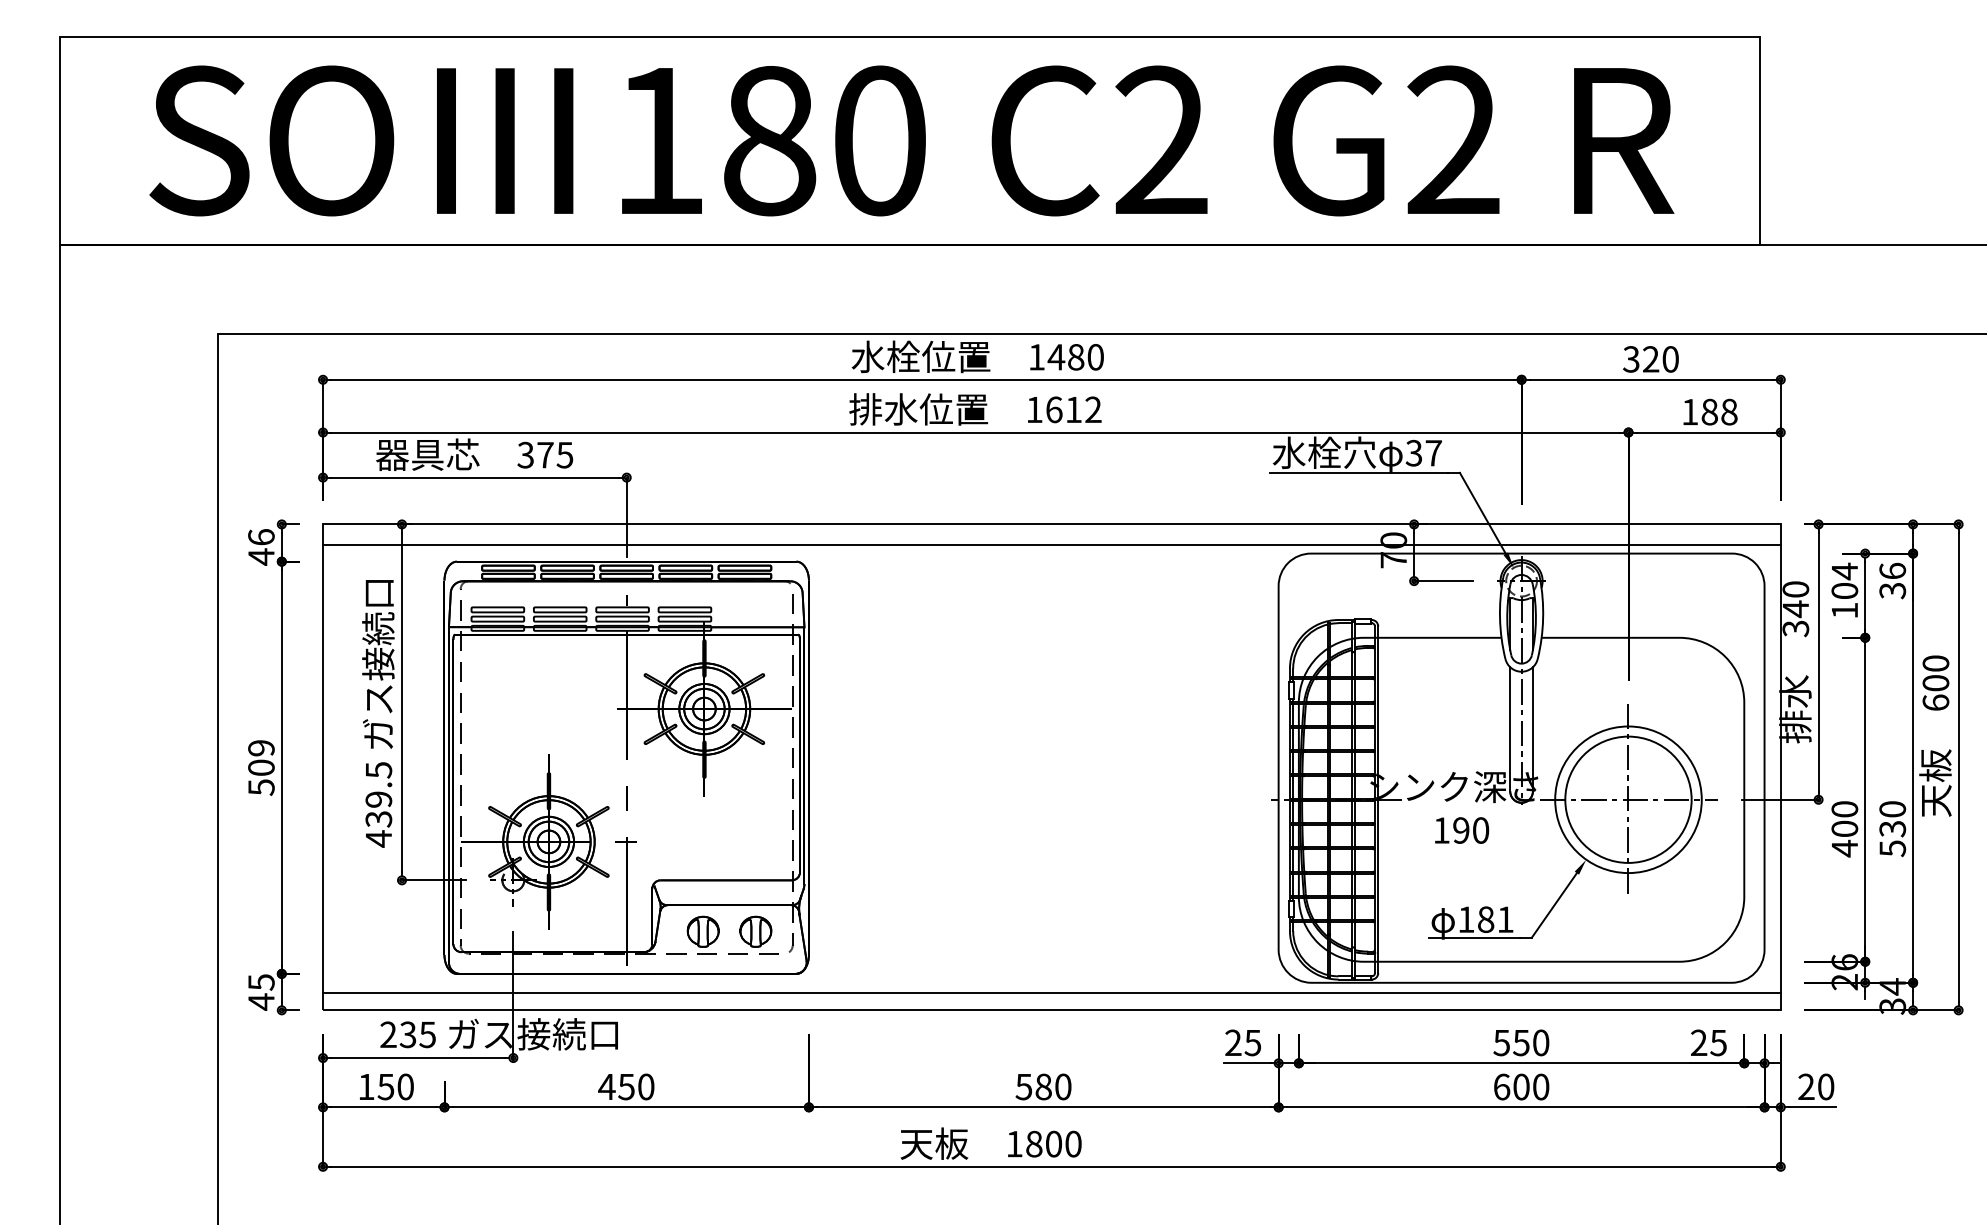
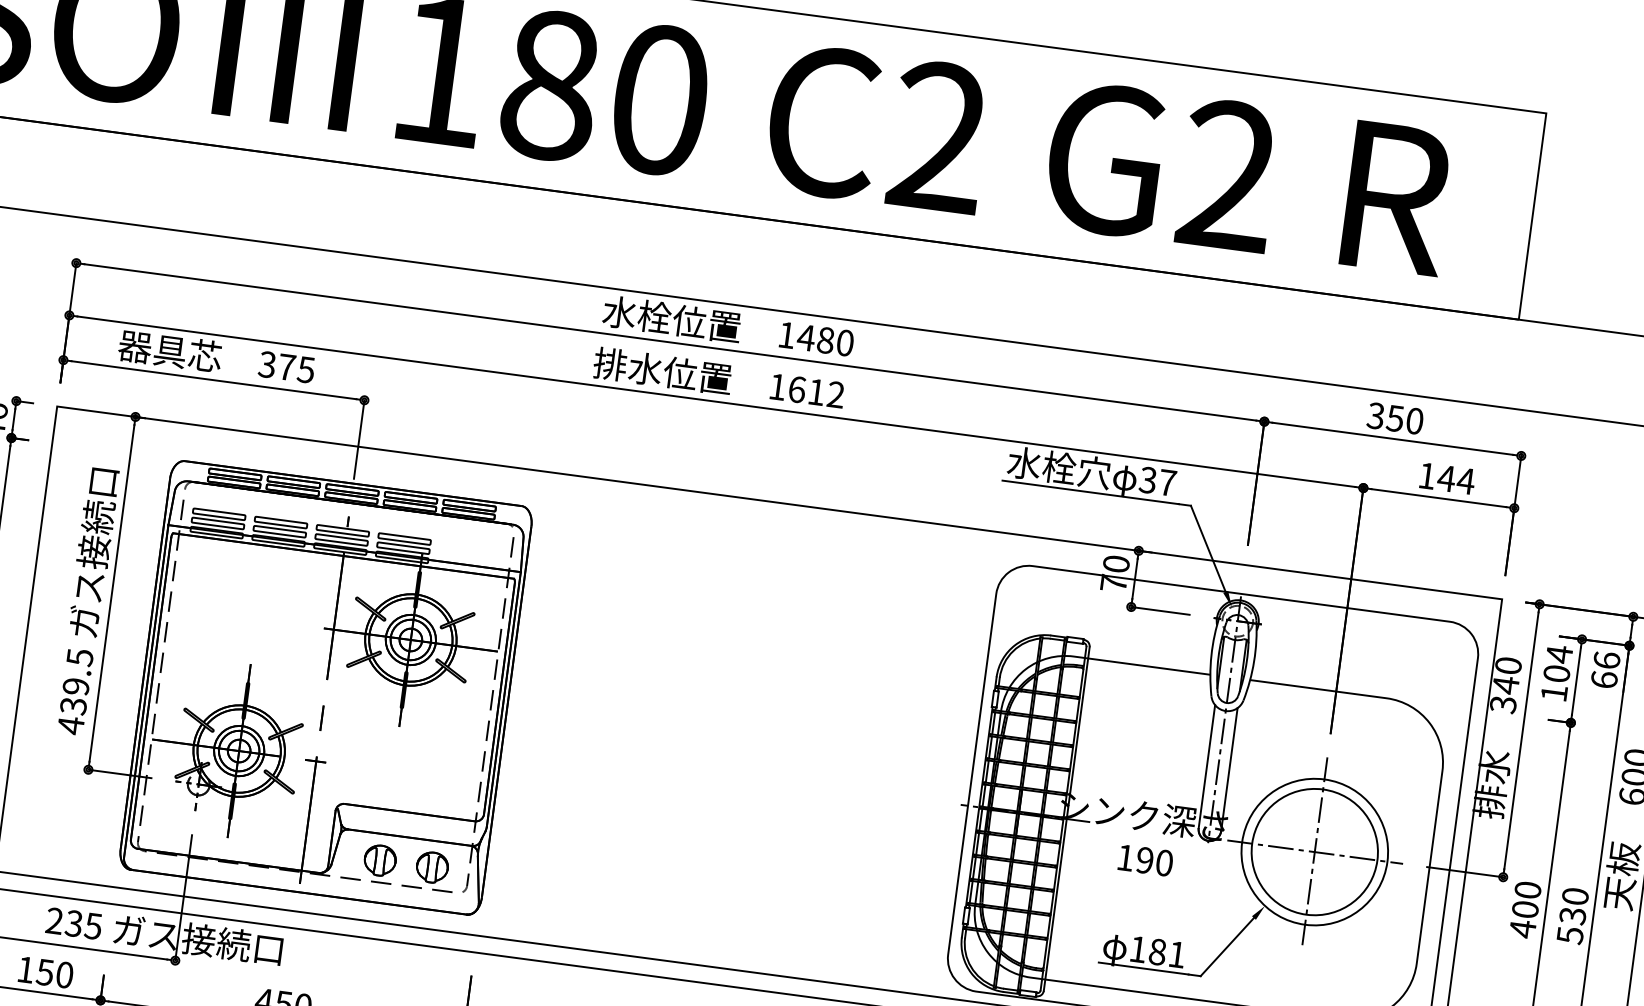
text: (1650, 359) -> (1394, 418), 320 -> 350
text: (1719, 411) -> (1456, 479), 188 -> 144
line: (1051, 544) -> (776, 522), removed
text: (1892, 590) -> (1604, 679), 36 -> 66

